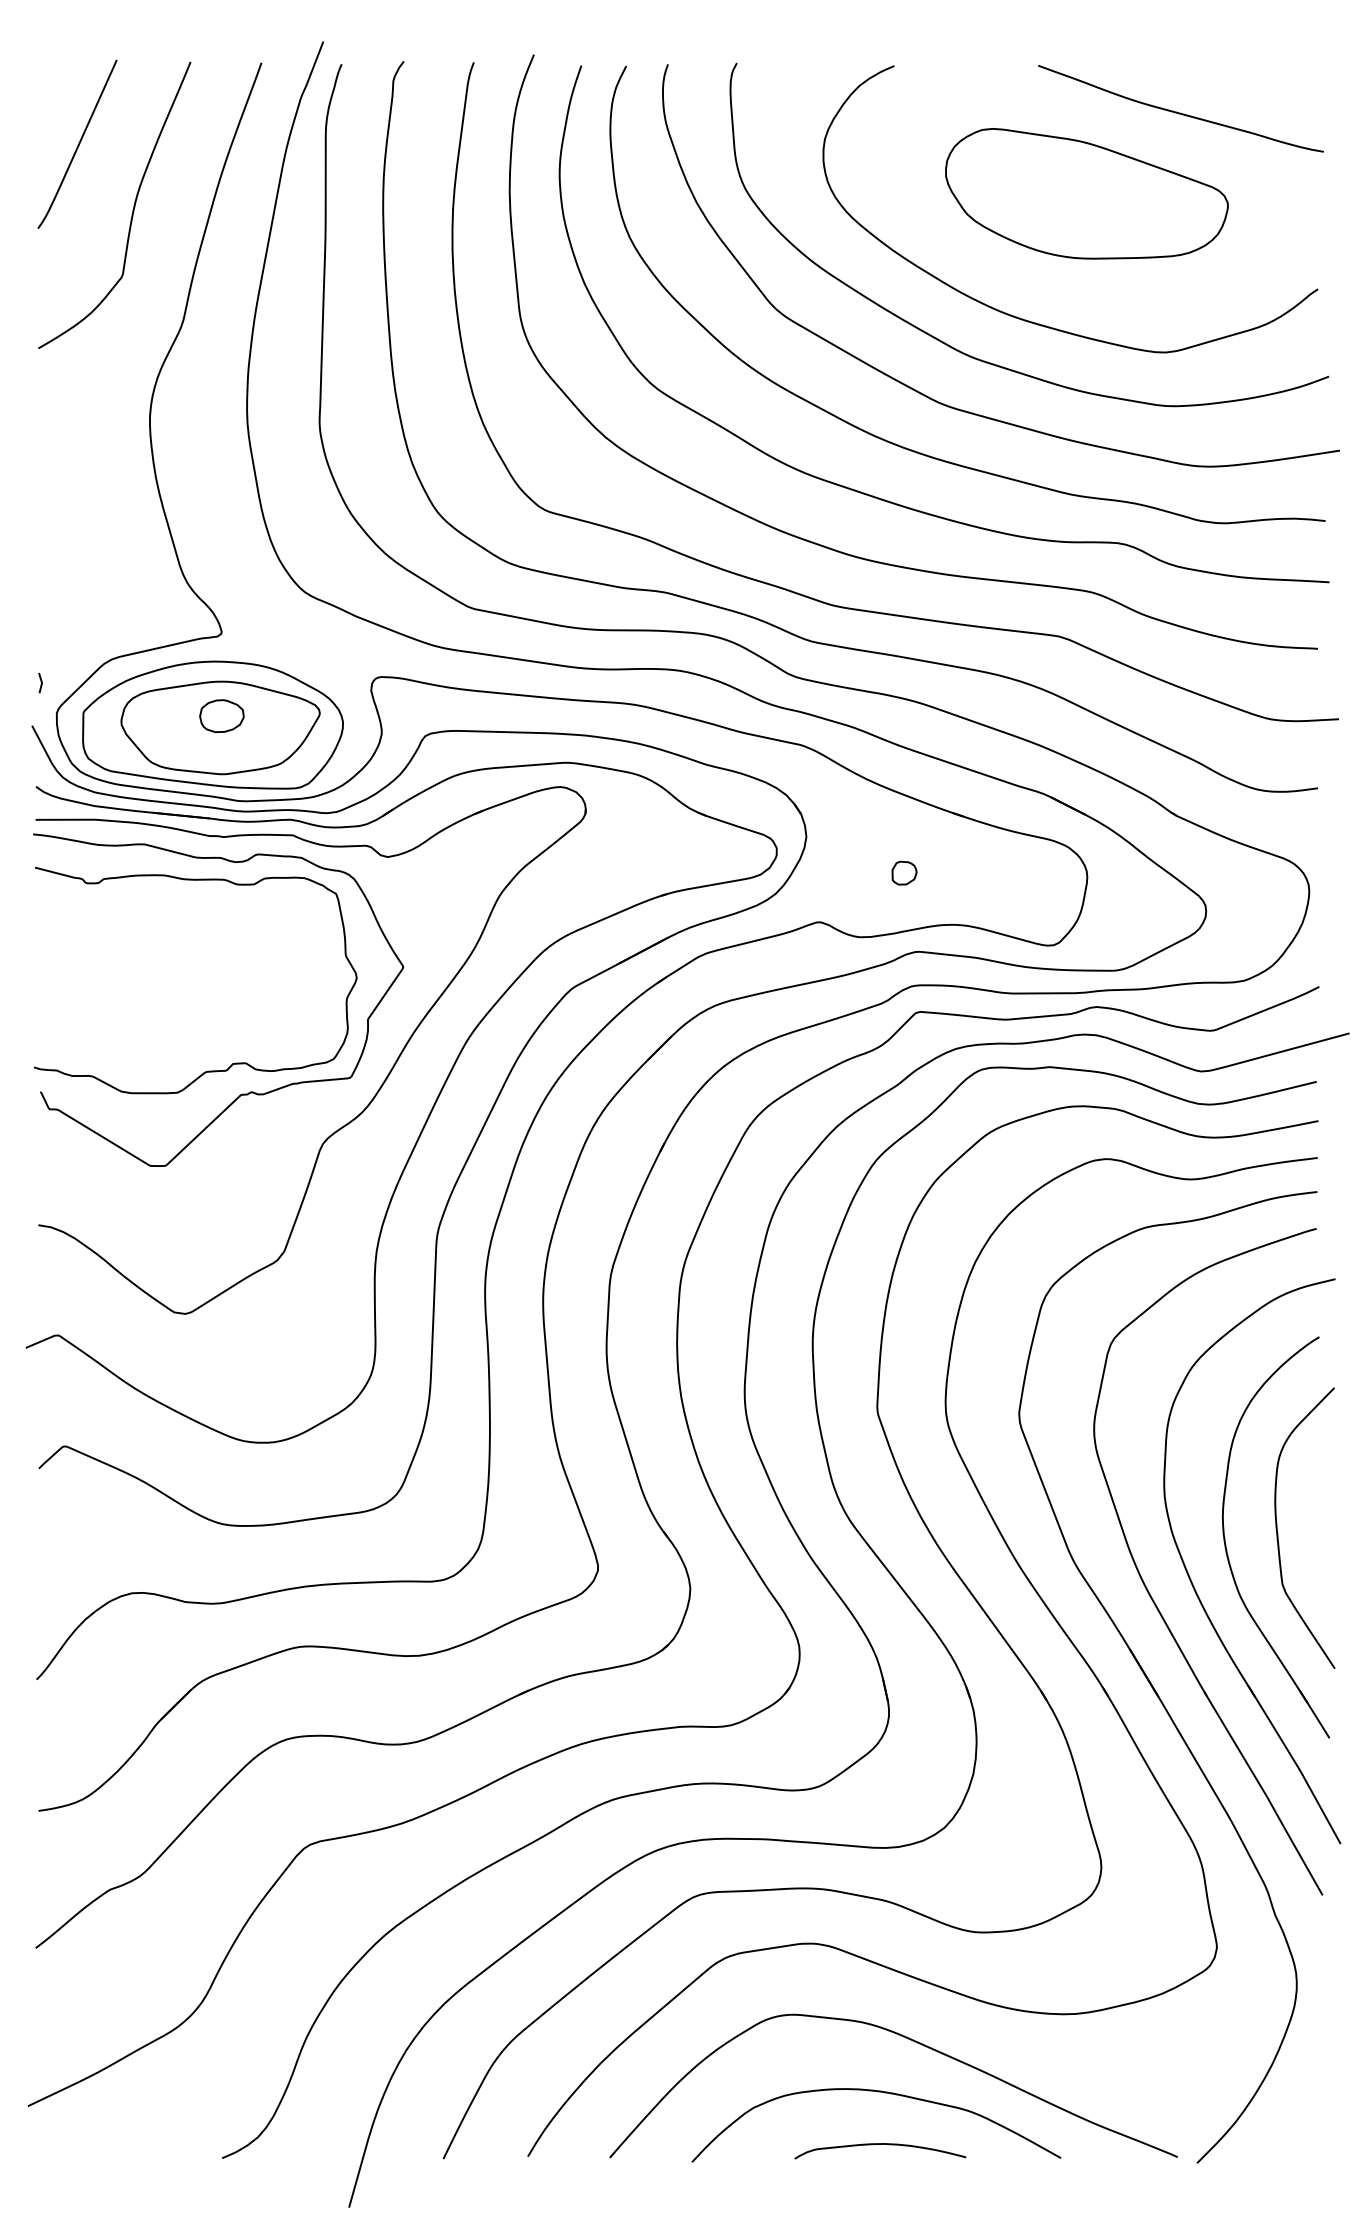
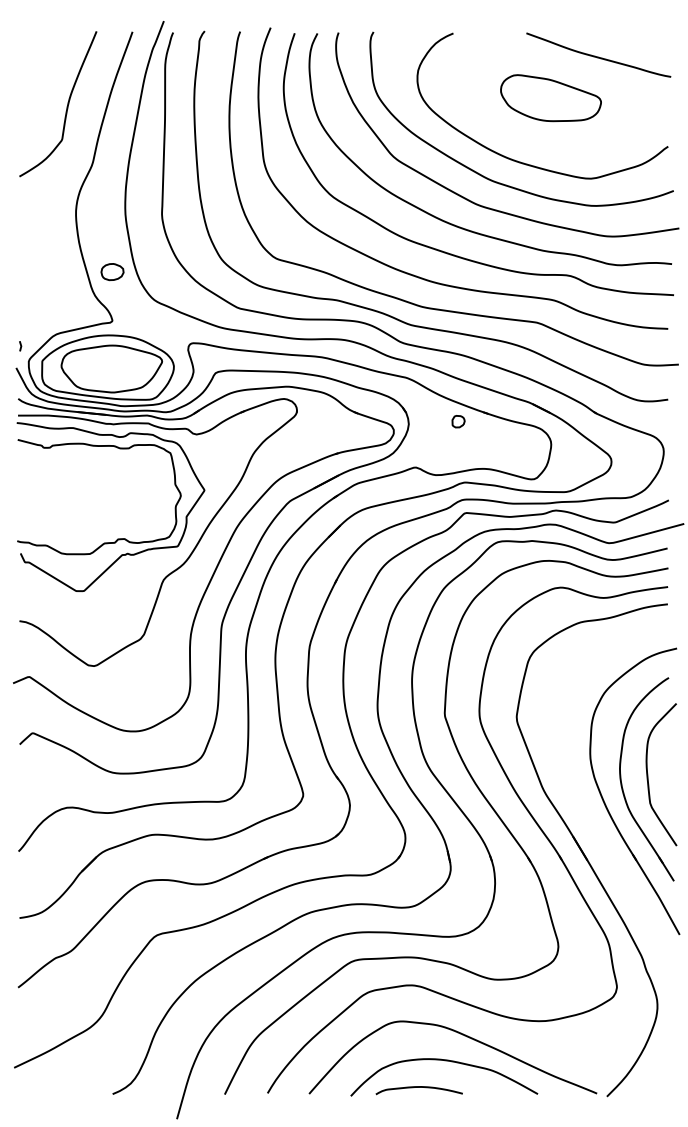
curve: (77, 143) -> (39, 72), removed
part: (1085, 192) -> (550, 97), size x0.7
part: (221, 717) -> (112, 272), moved
part: (904, 872) -> (458, 421), moved
part: (1154, 1598) -> (585, 810), removed
curve: (878, 2145) -> (418, 1087), moved

